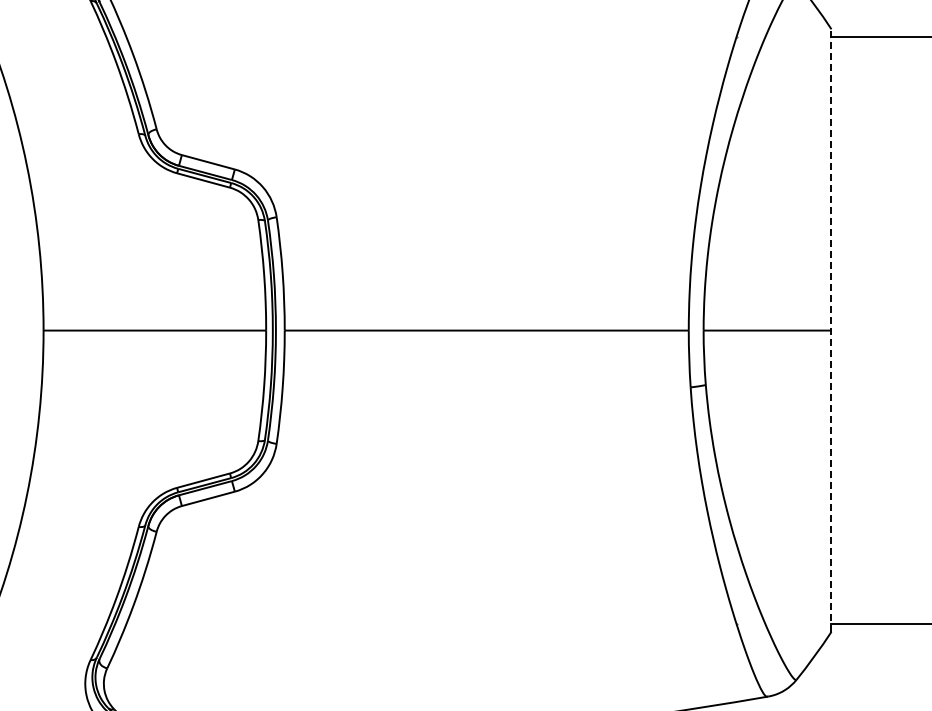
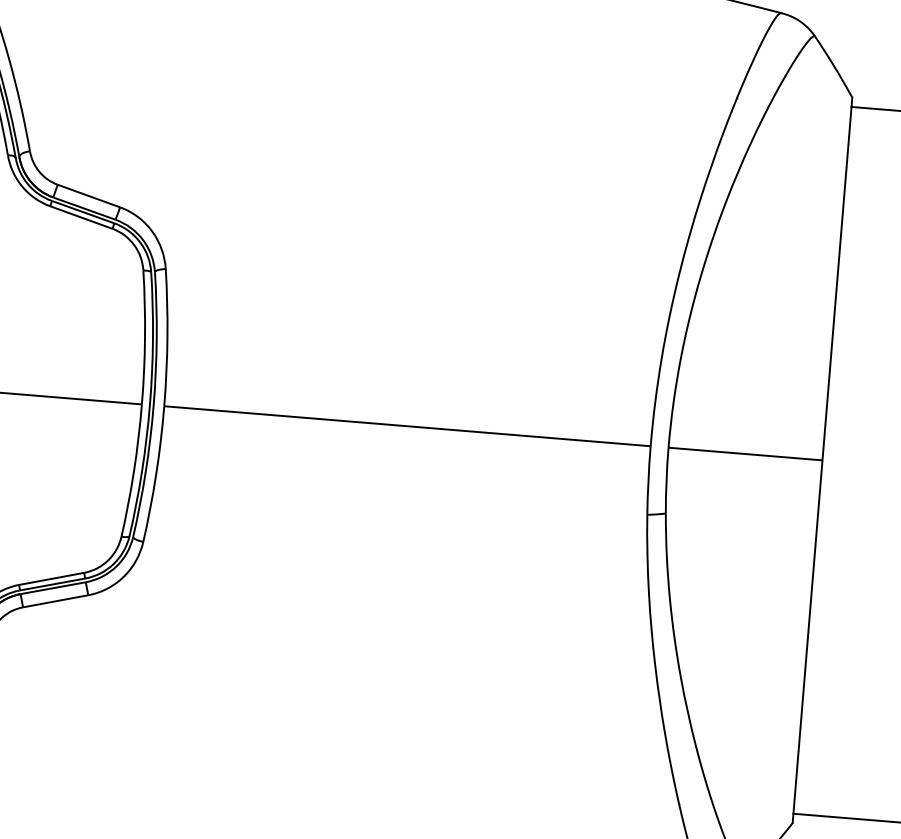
line: (831, 330) -> (822, 460), dashed -> solid

